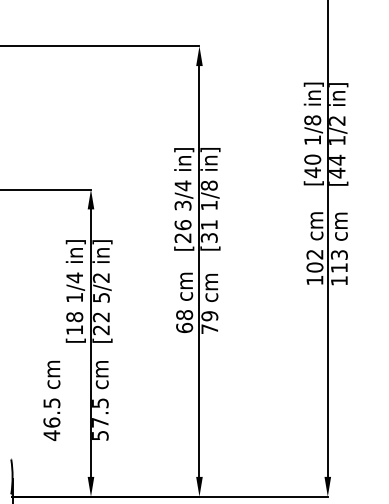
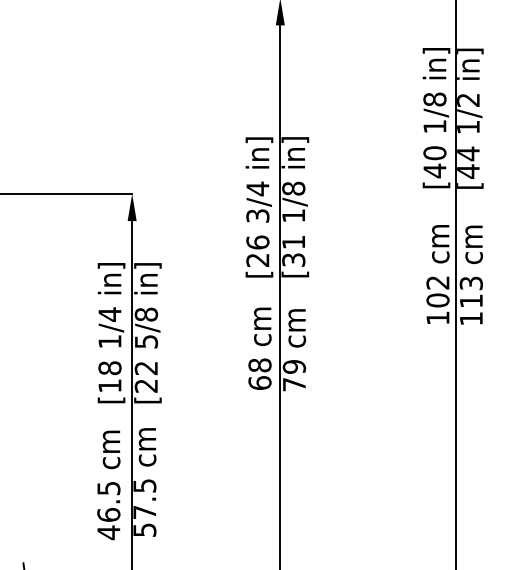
text: (101, 277) -> (146, 314), 5/2 -> 5/8
text: (51, 400) -> (108, 484), moved

